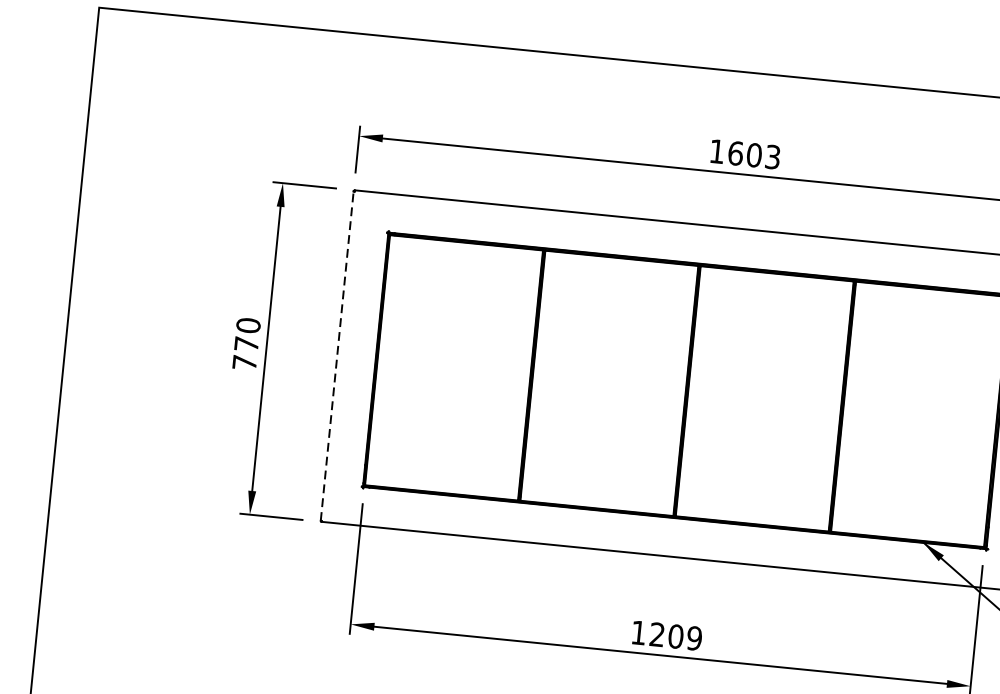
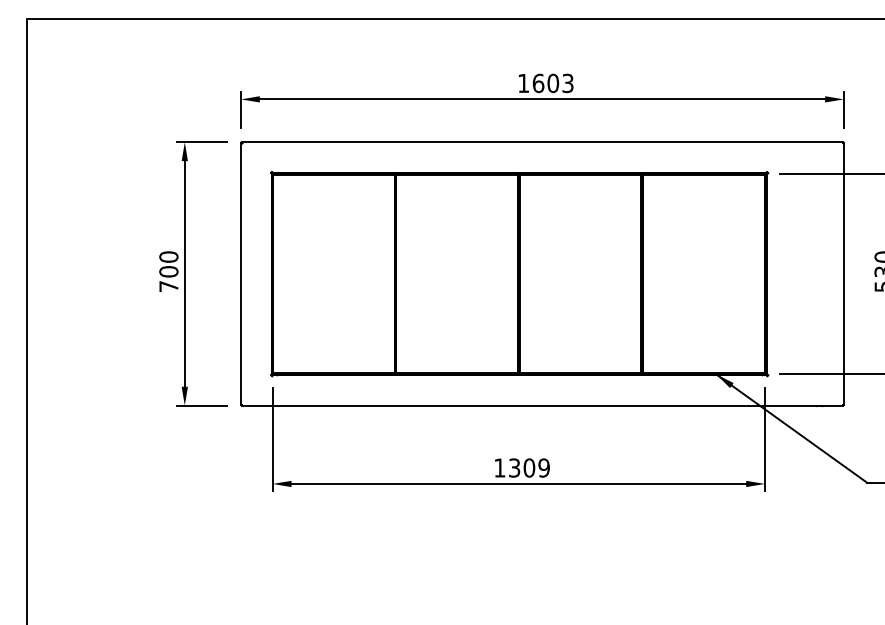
text: (246, 343) -> (168, 271), 770 -> 700
line: (337, 356) -> (241, 274), dashed -> solid
text: (657, 634) -> (514, 467), 1209 -> 1309

